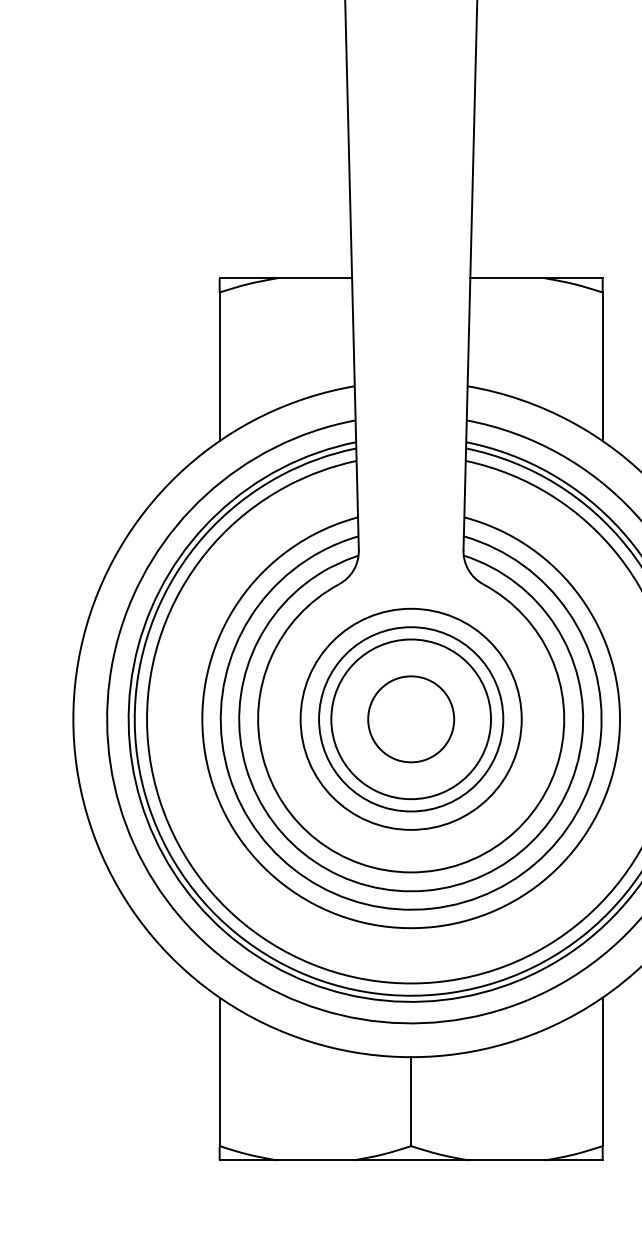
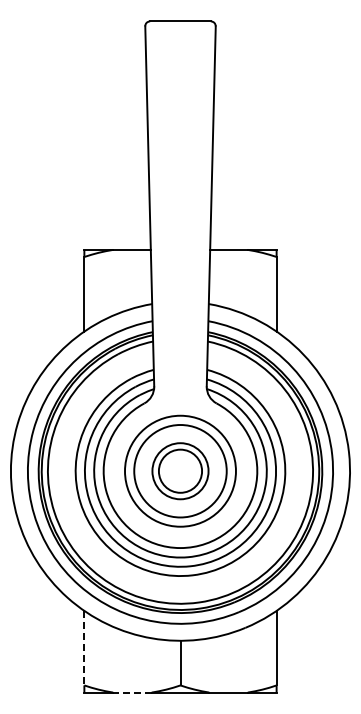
circle: (411, 719) -> (180, 471), size x0.7
line: (219, 1072) -> (84, 648), solid -> dashed
line: (313, 1160) -> (131, 692), solid -> dashed

